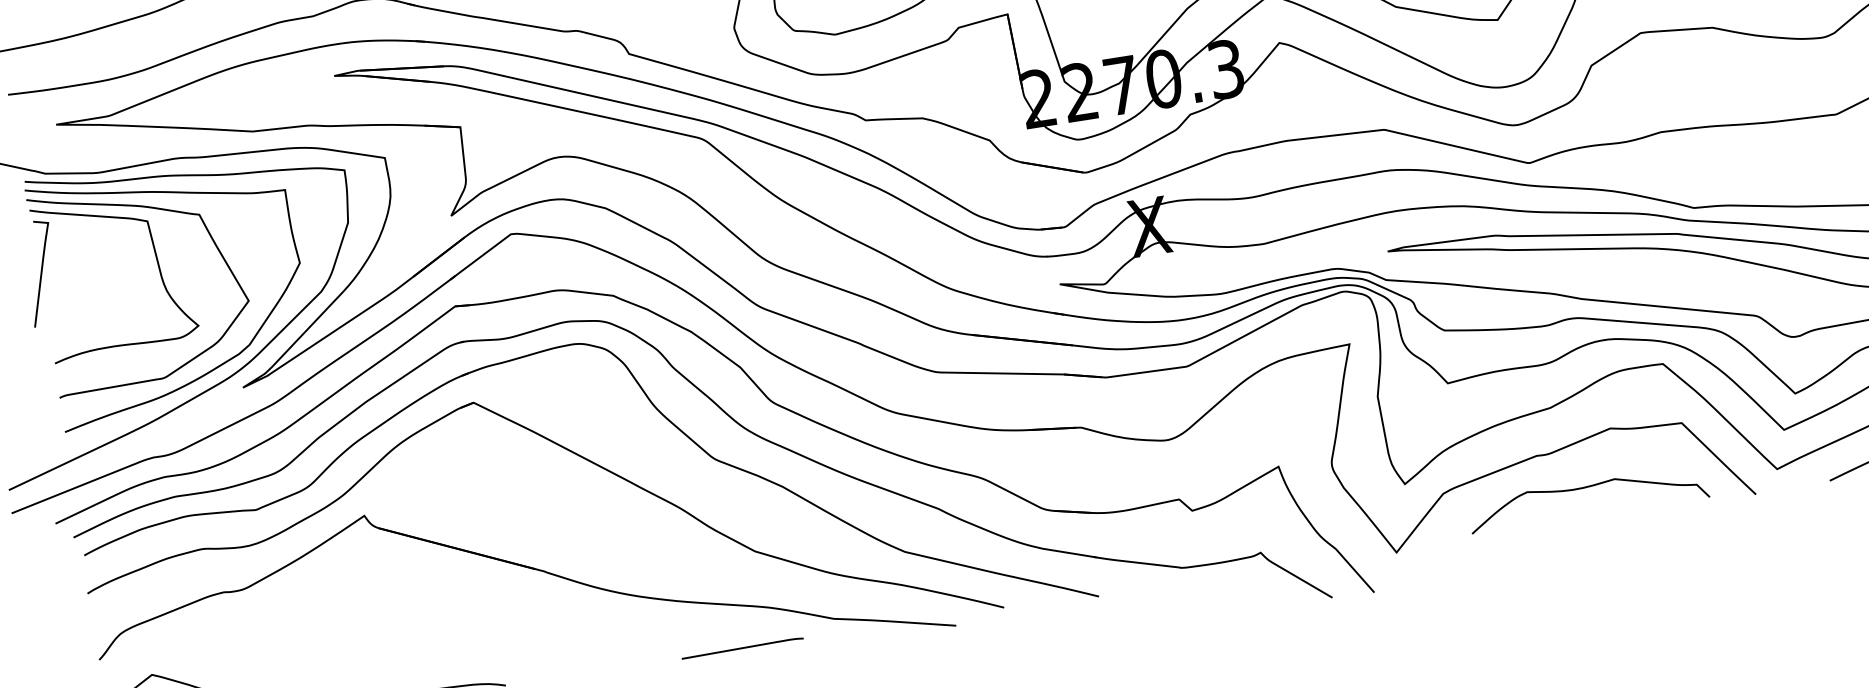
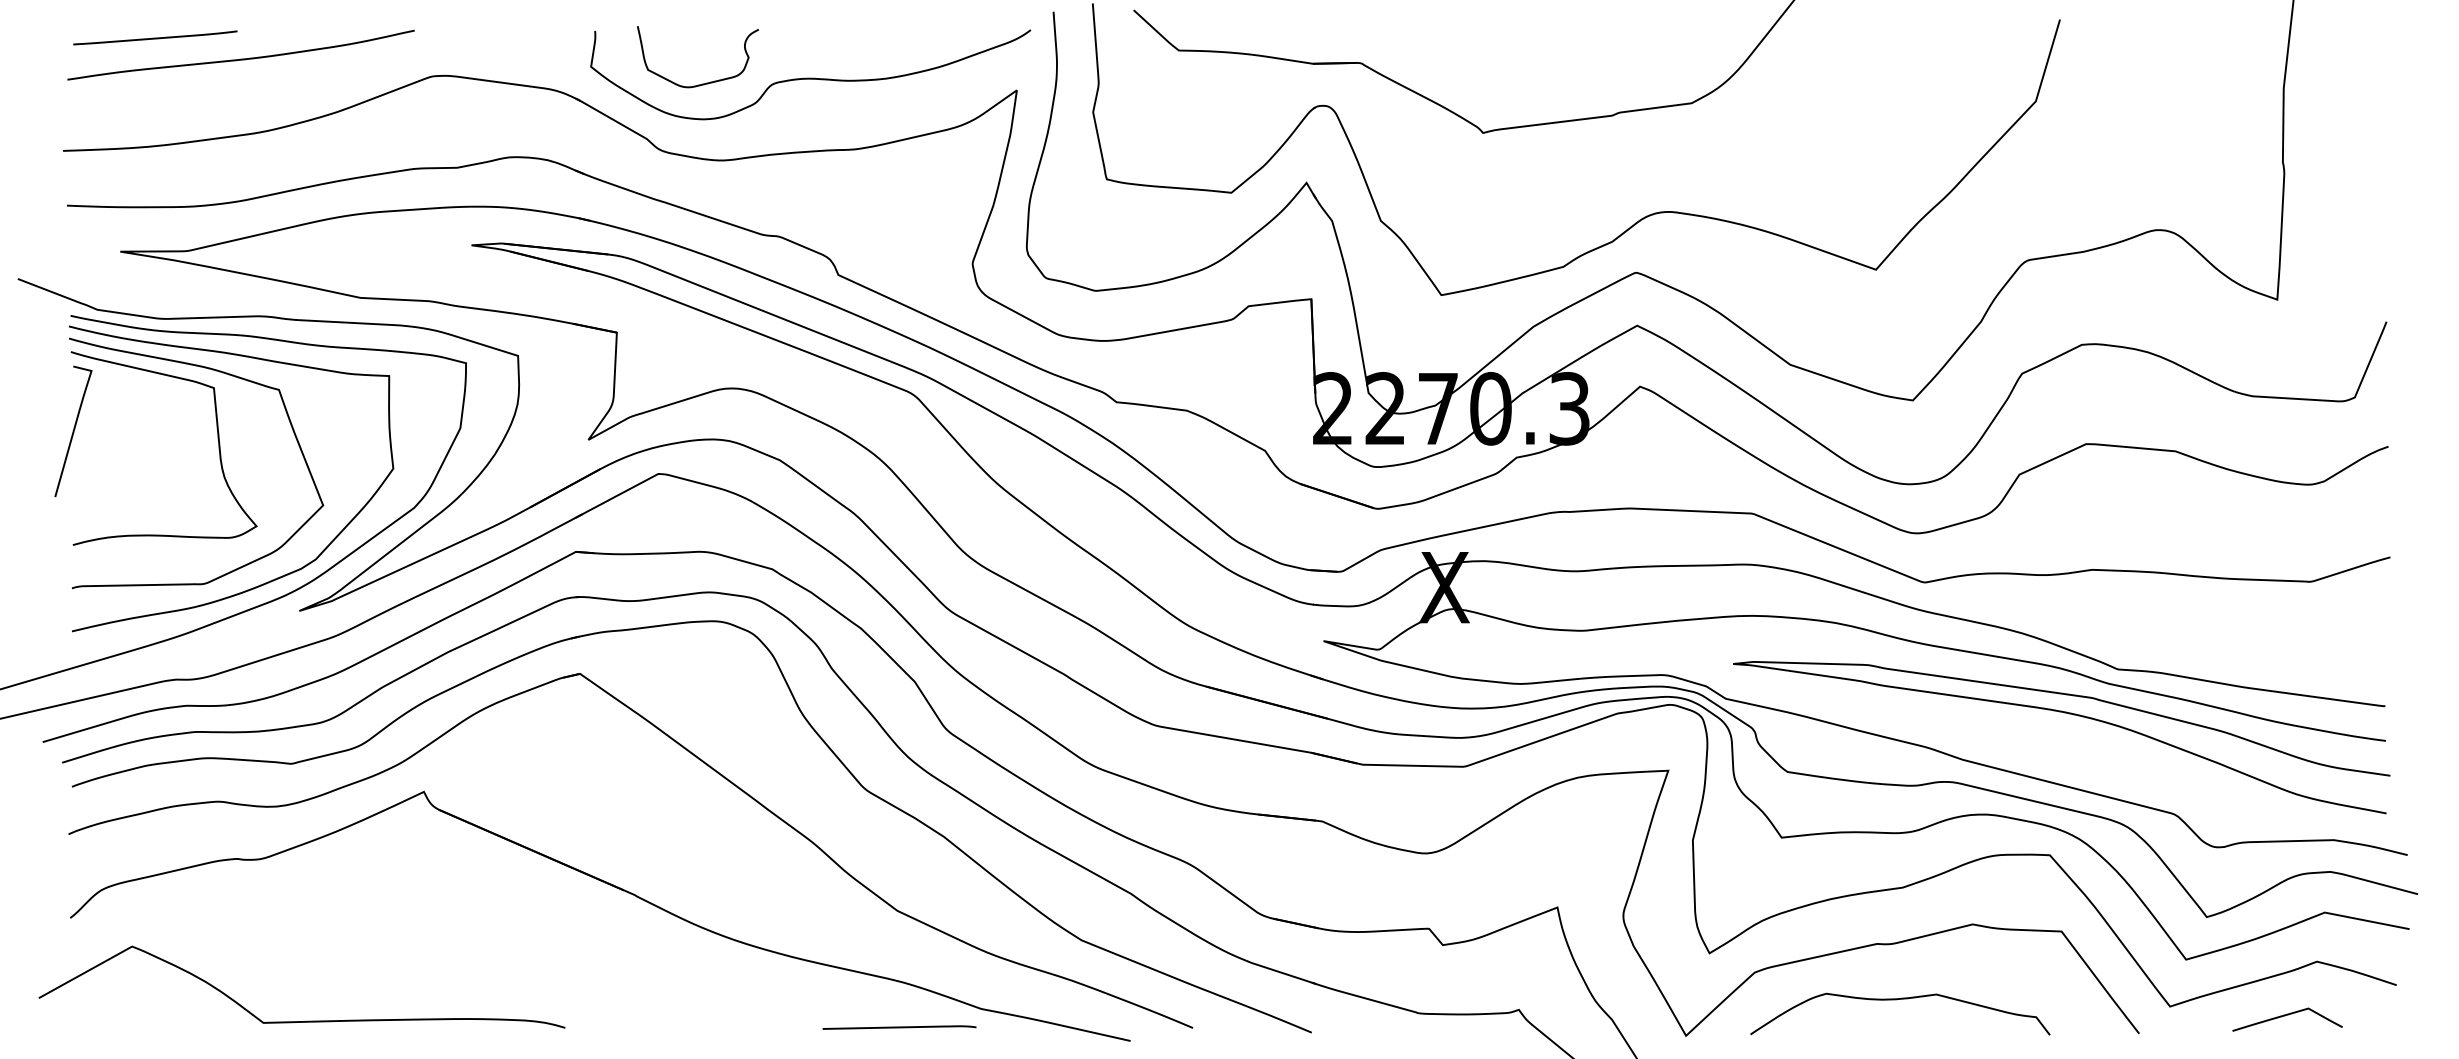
curve: (1583, 488) -> (1896, 1000), moved
curve: (742, 648) -> (899, 1027), moved

